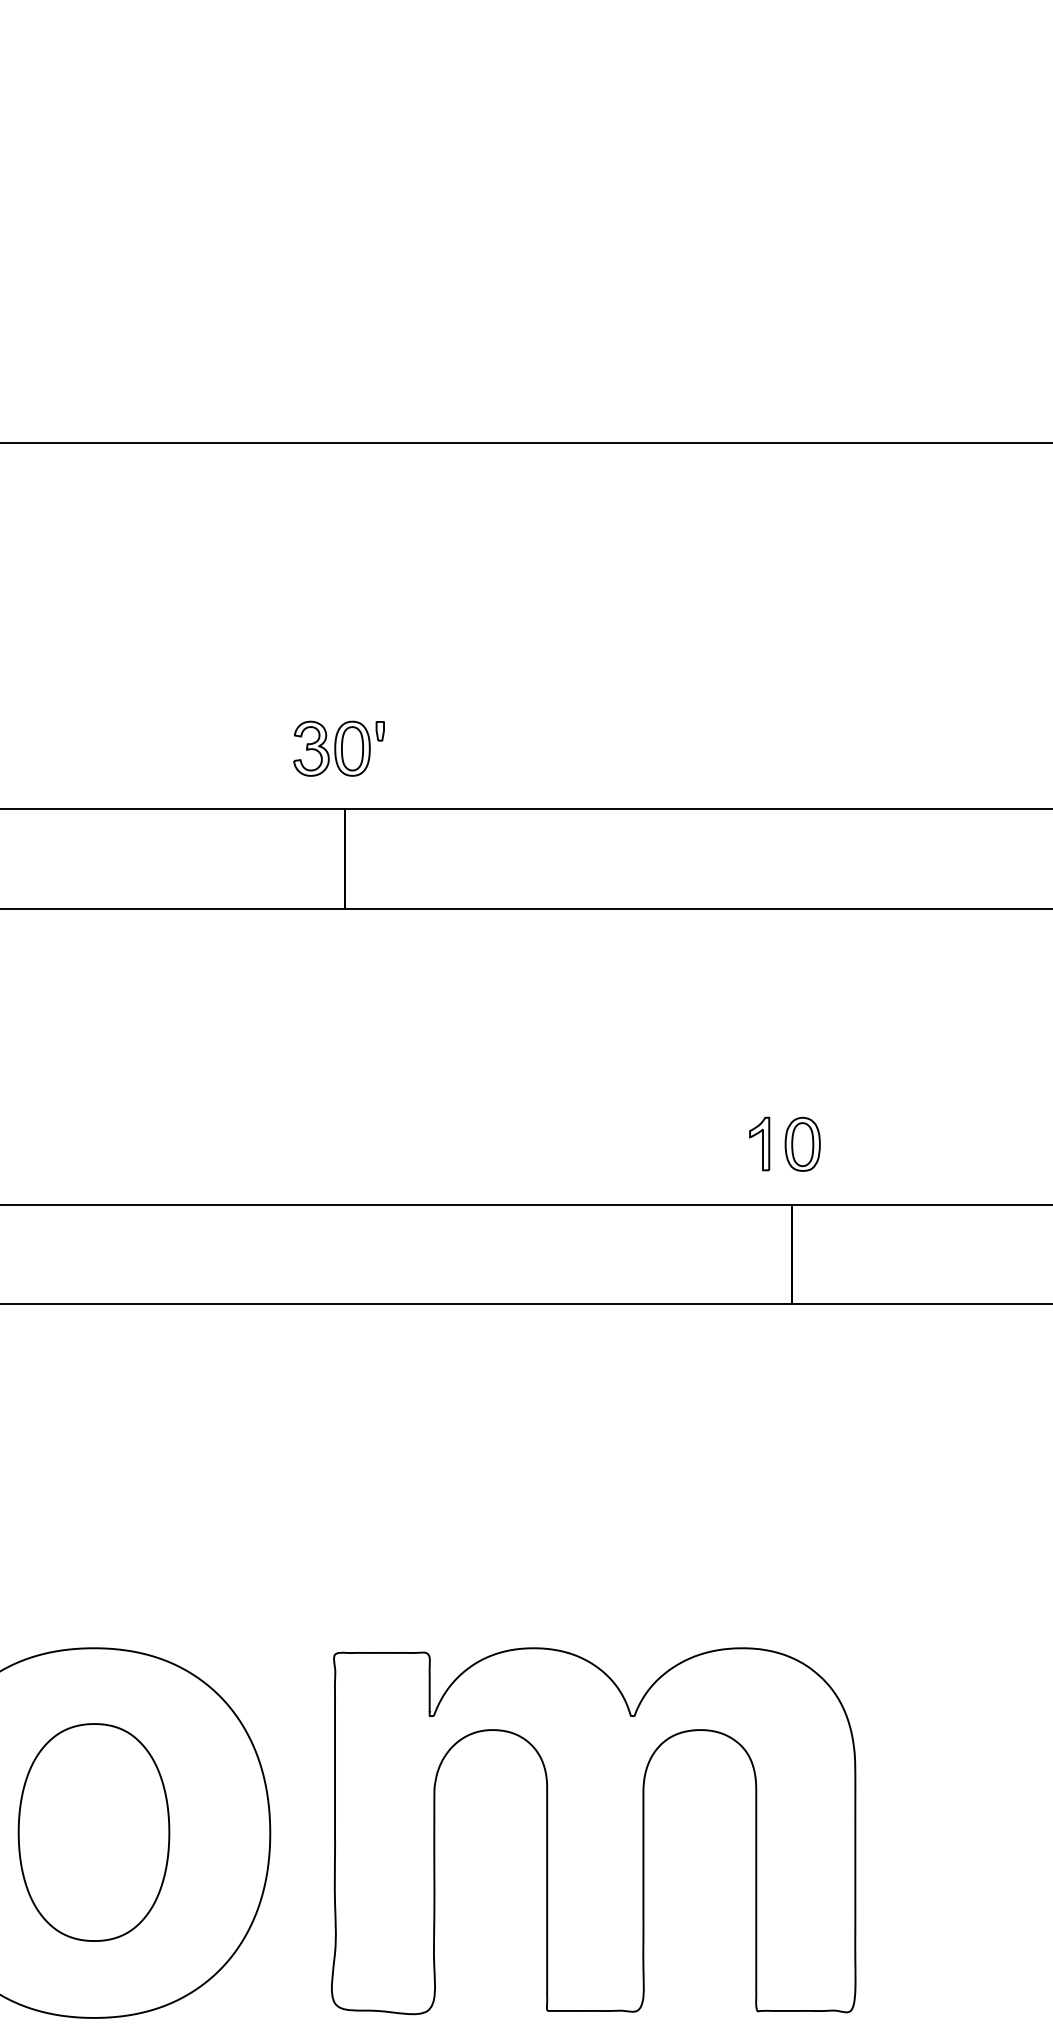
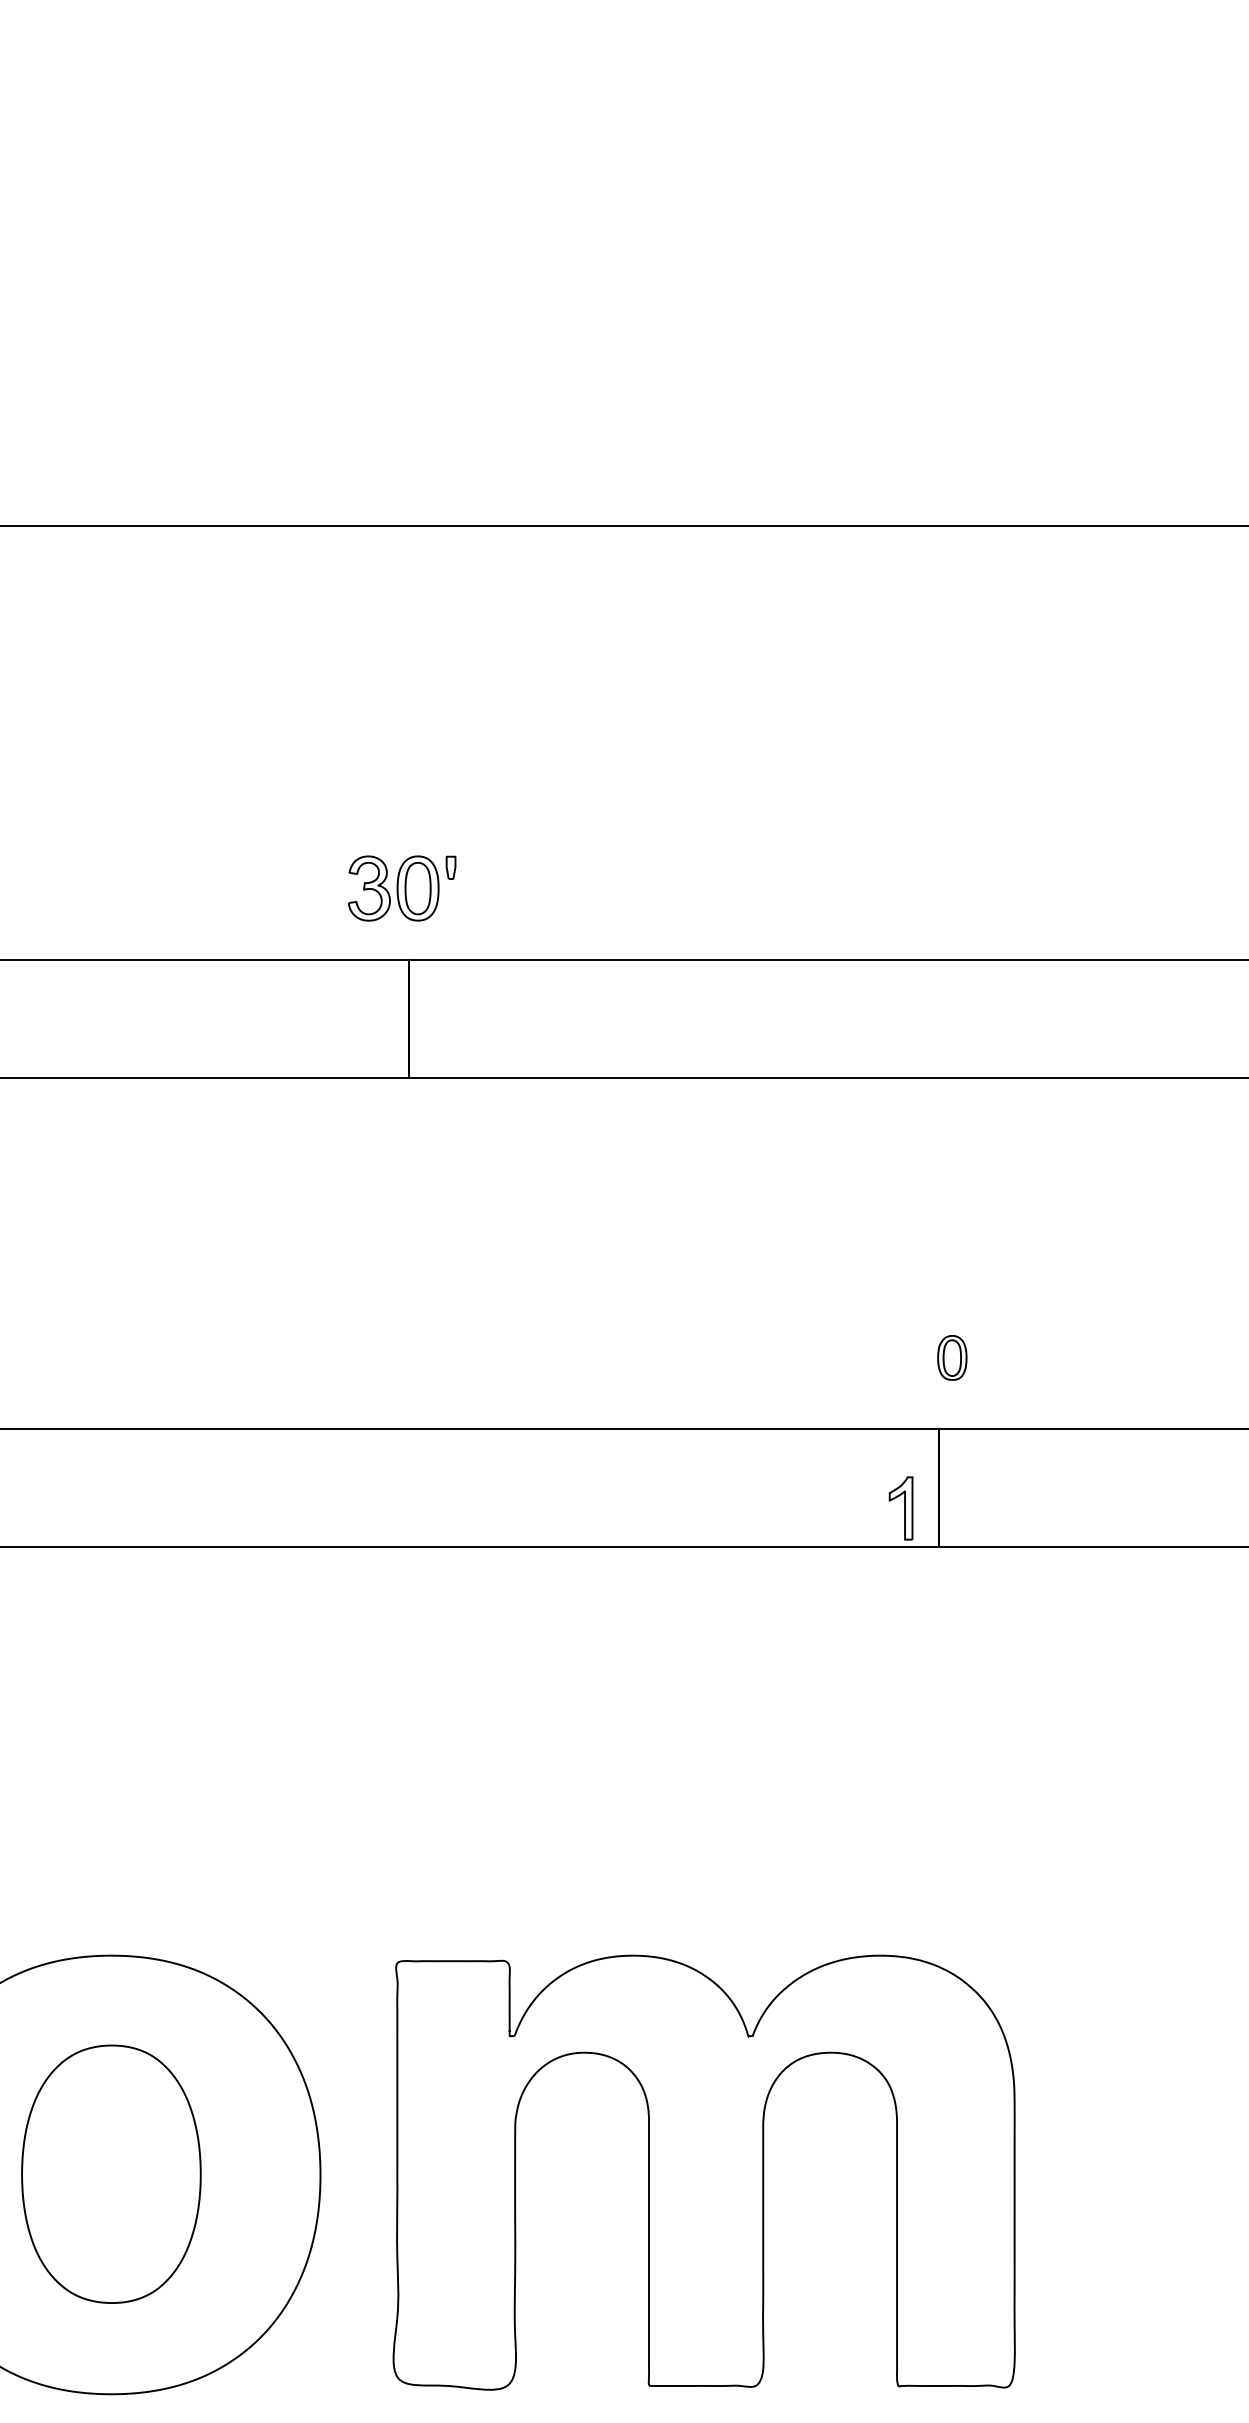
part: (759, 1144) -> (900, 1508), moved
part: (802, 1144) -> (952, 1357), size x0.7

